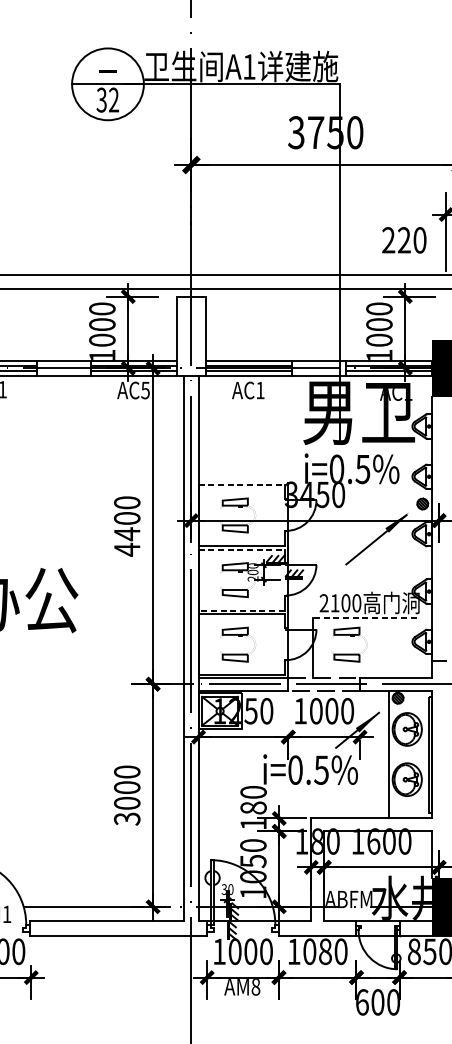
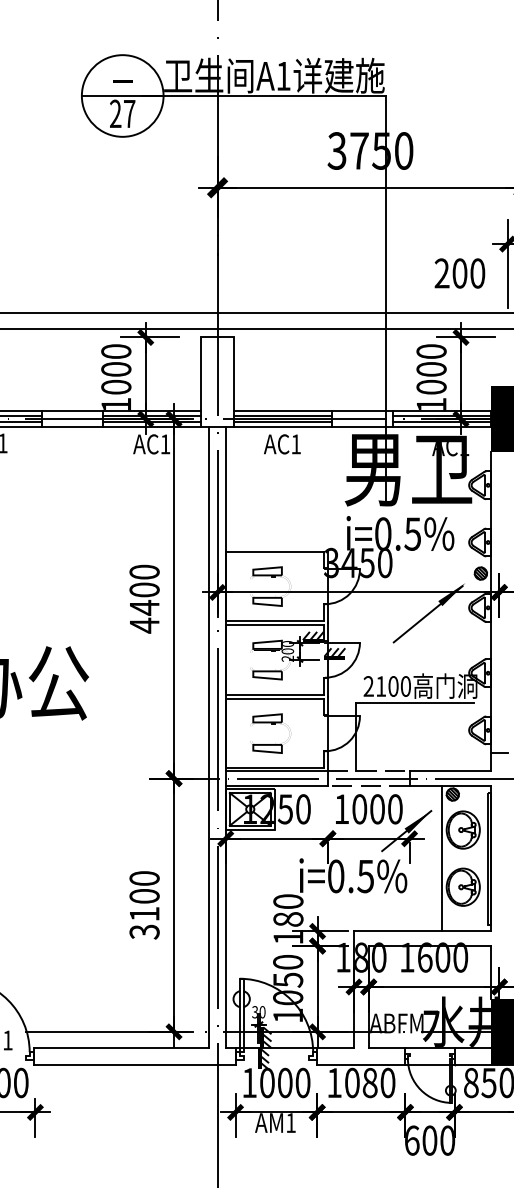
text: (107, 99) -> (122, 113), 32 -> 27
text: (403, 240) -> (459, 273), 220 -> 200
text: (145, 390) -> (165, 444), AC5 -> AC1
line: (242, 484) -> (275, 551), dashed -> solid
line: (242, 549) -> (275, 625), dashed -> solid
line: (241, 610) -> (274, 694), dashed -> solid
line: (364, 617) -> (414, 702), dashed -> solid
part: (350, 636) -> (398, 724), removed
text: (127, 802) -> (144, 913), 3000 -> 3100
text: (255, 987) -> (290, 1123), AM8 -> AM1

